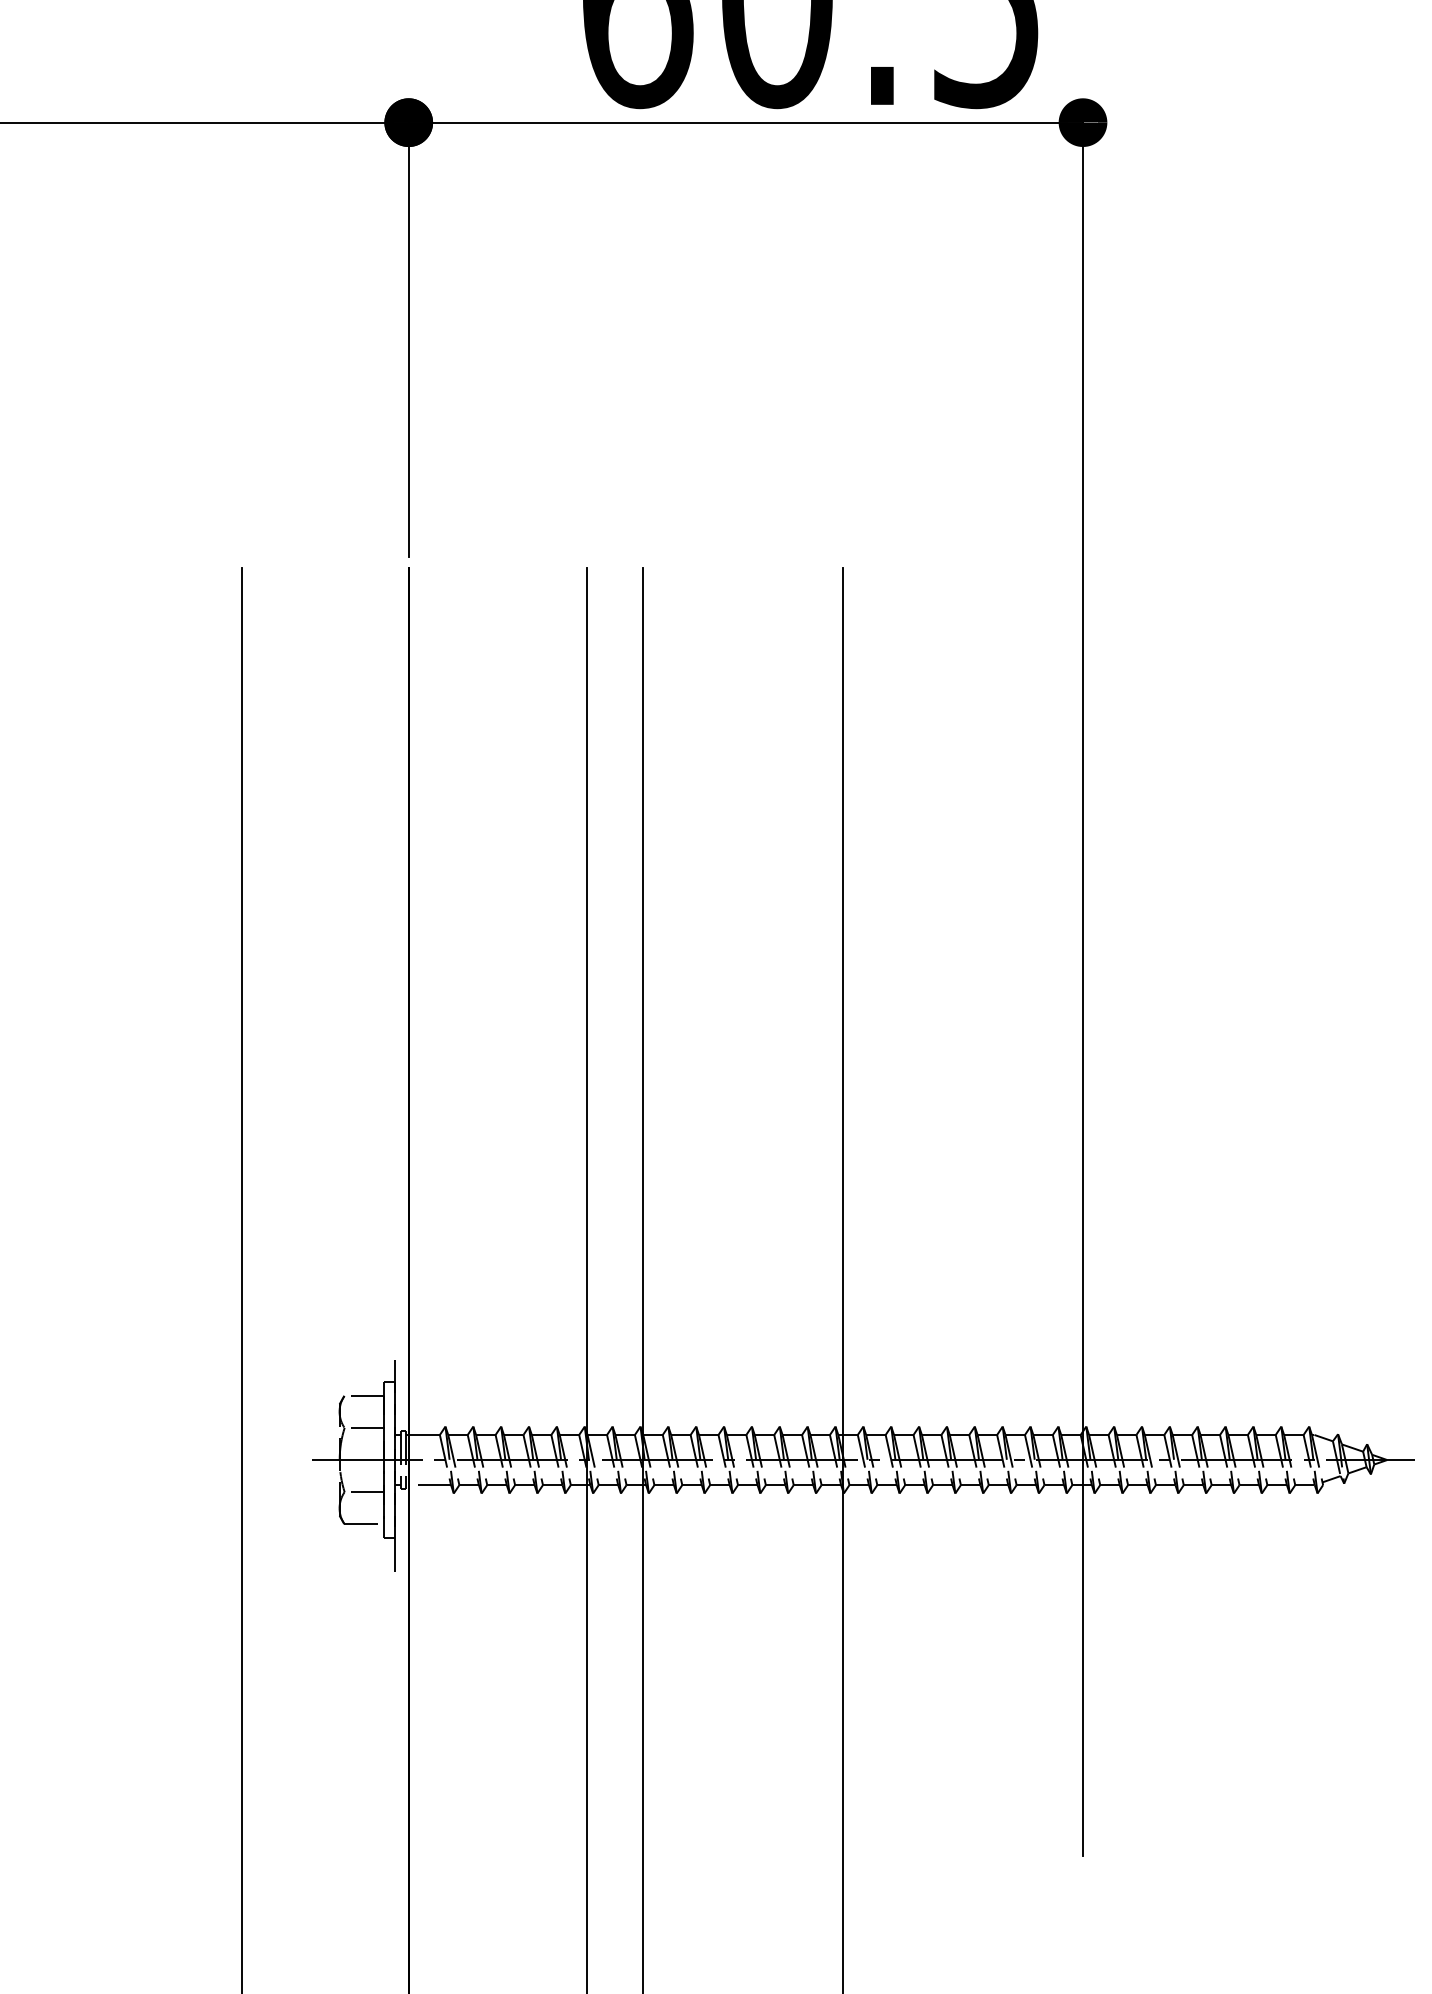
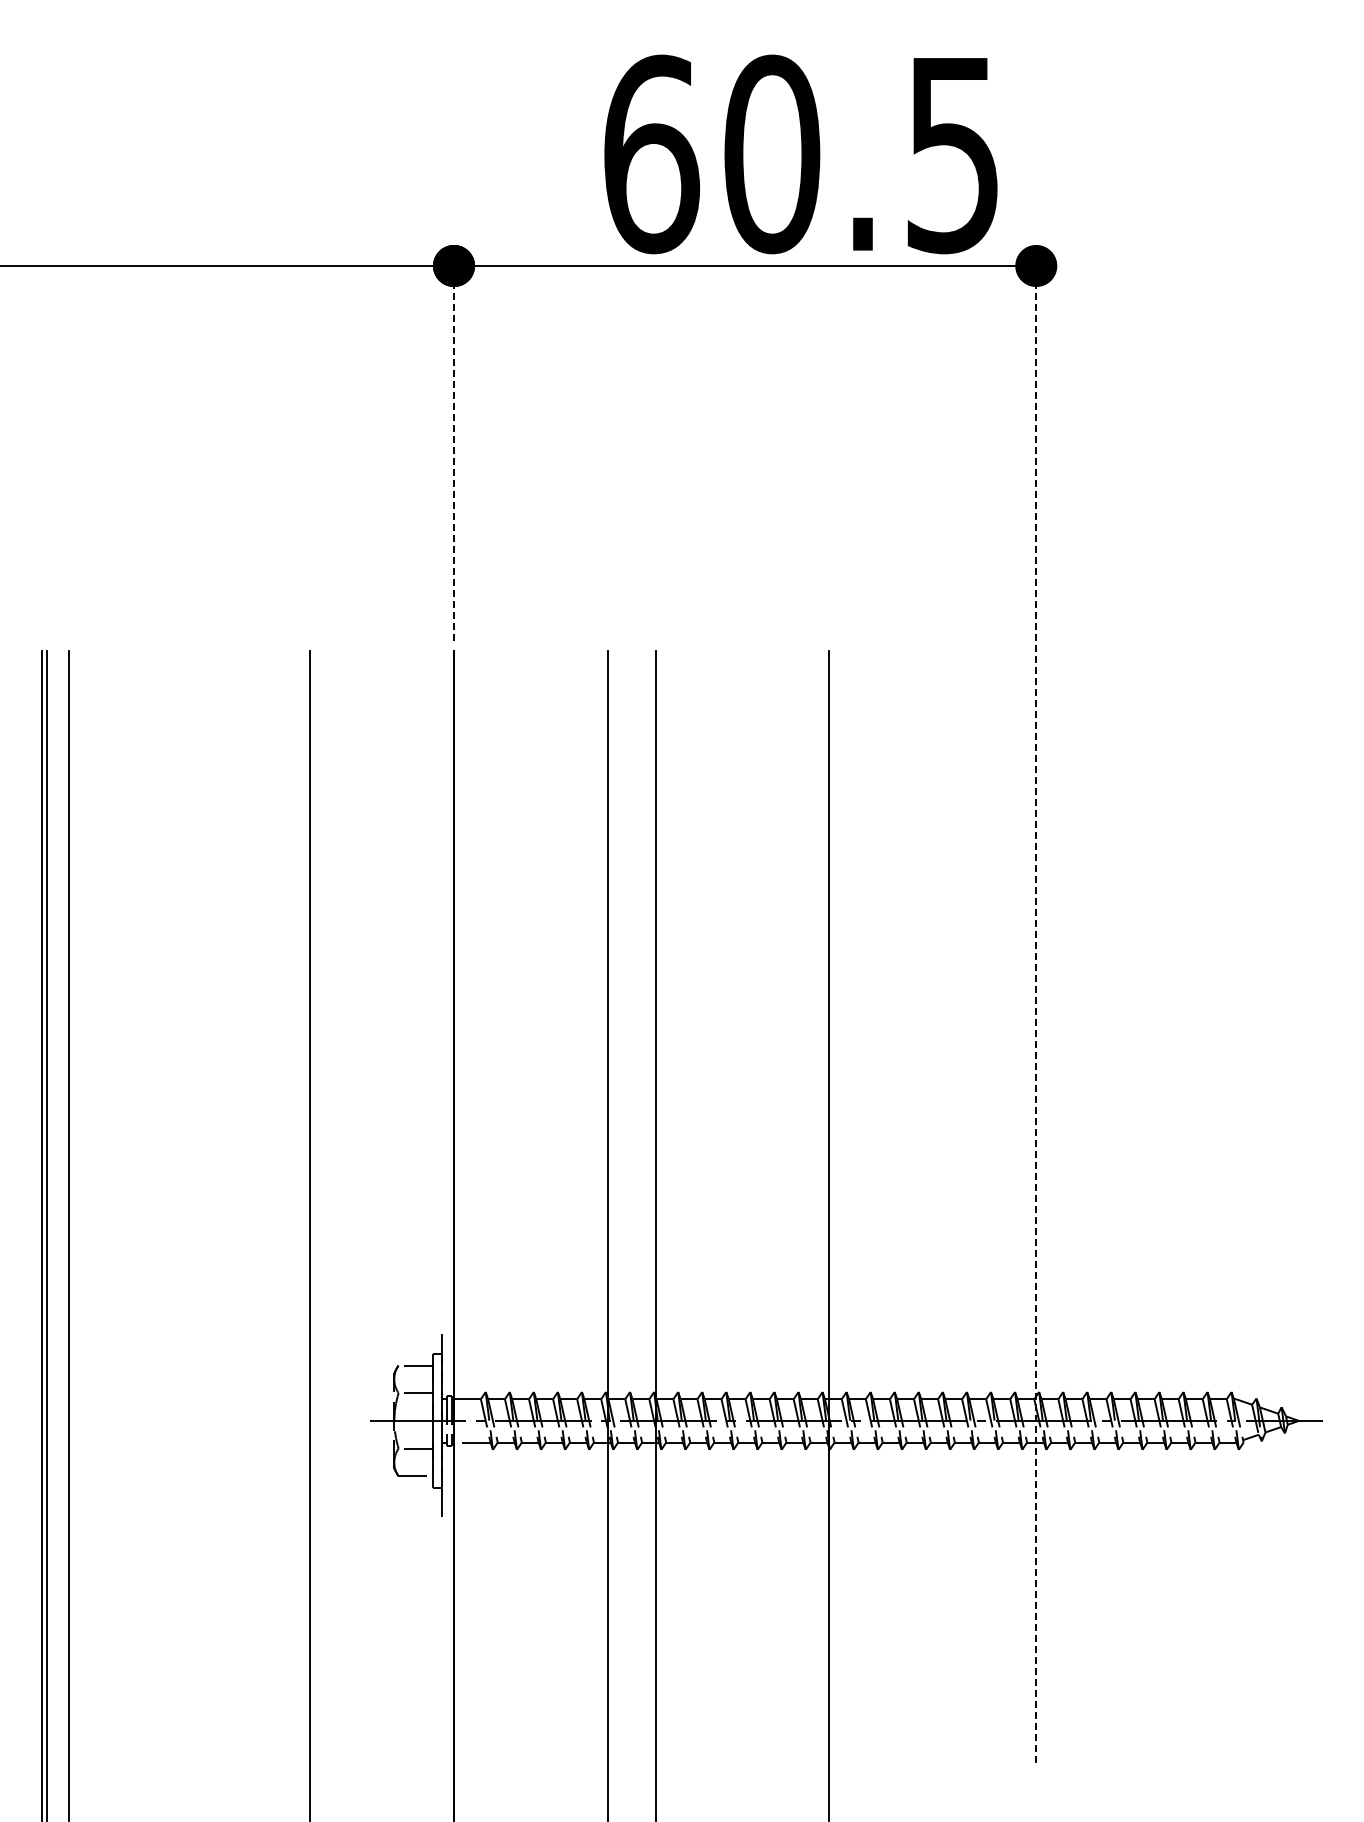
line: (408, 334) -> (453, 448), solid -> dashed
line: (1083, 982) -> (1036, 1008), solid -> dashed

